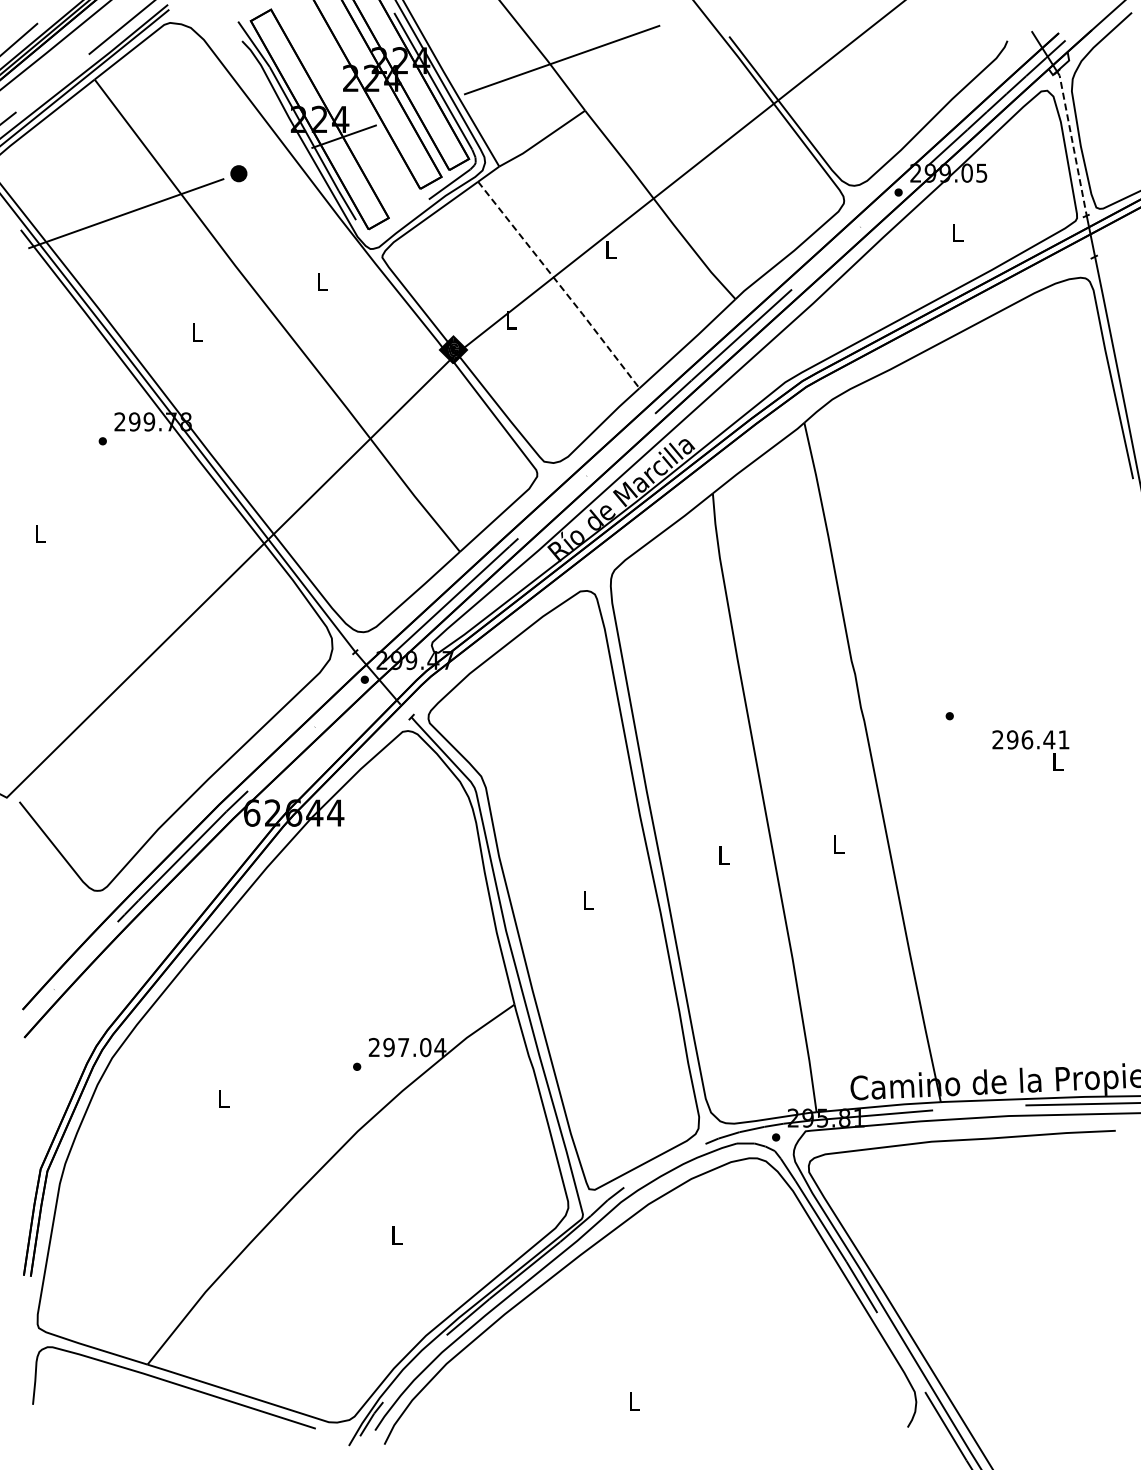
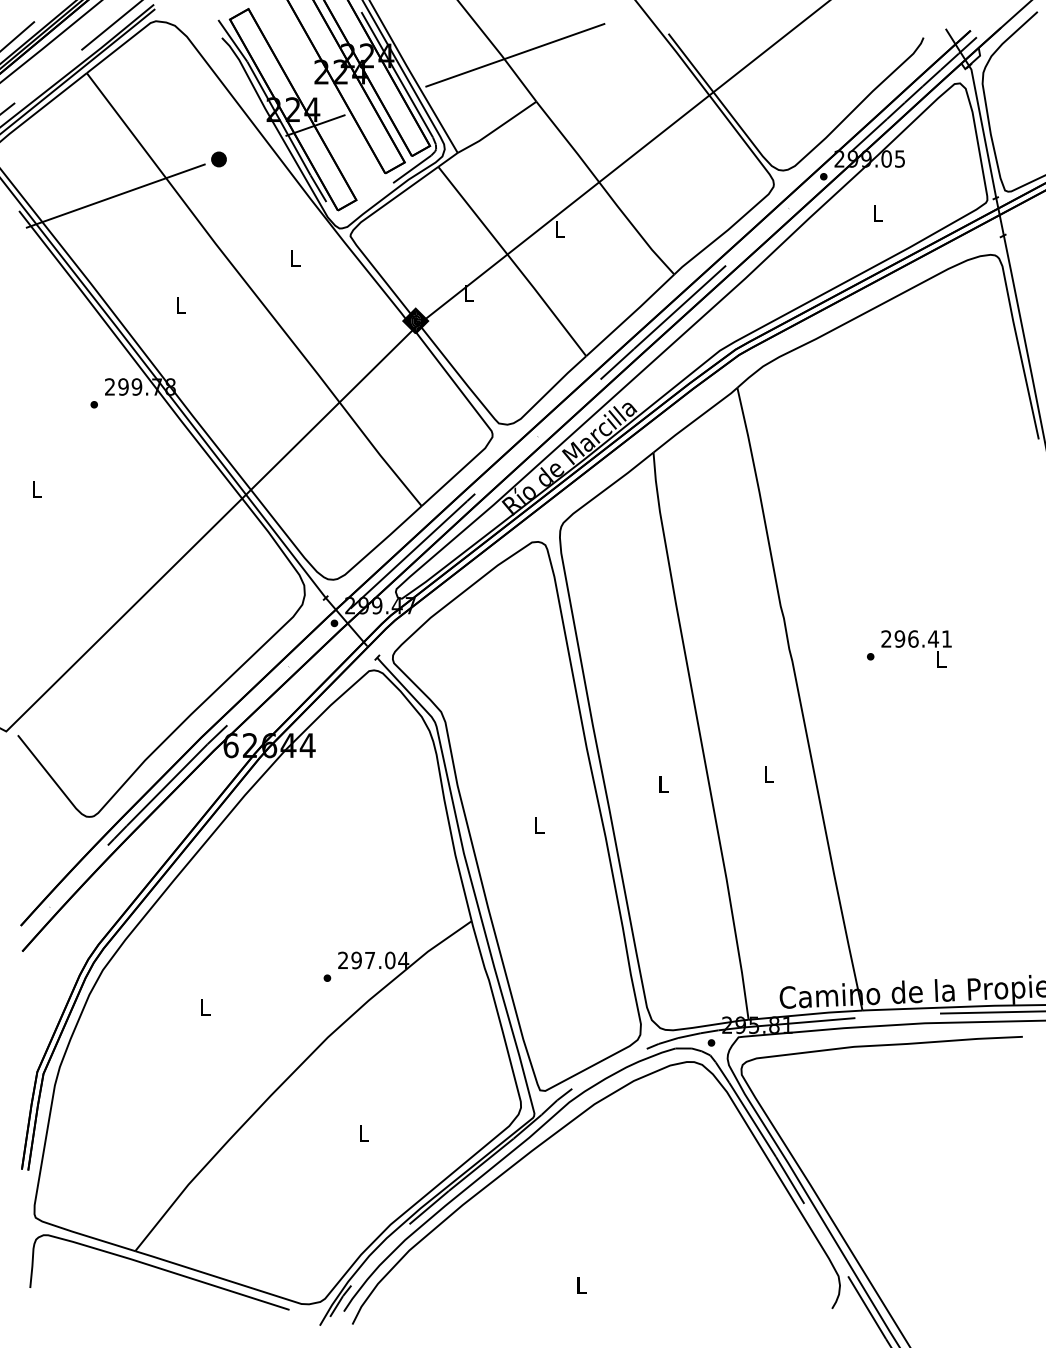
line: (1072, 143) -> (983, 131), dashed -> solid
line: (559, 285) -> (512, 261), dashed -> solid
text: (1030, 750) -> (916, 648), moved

